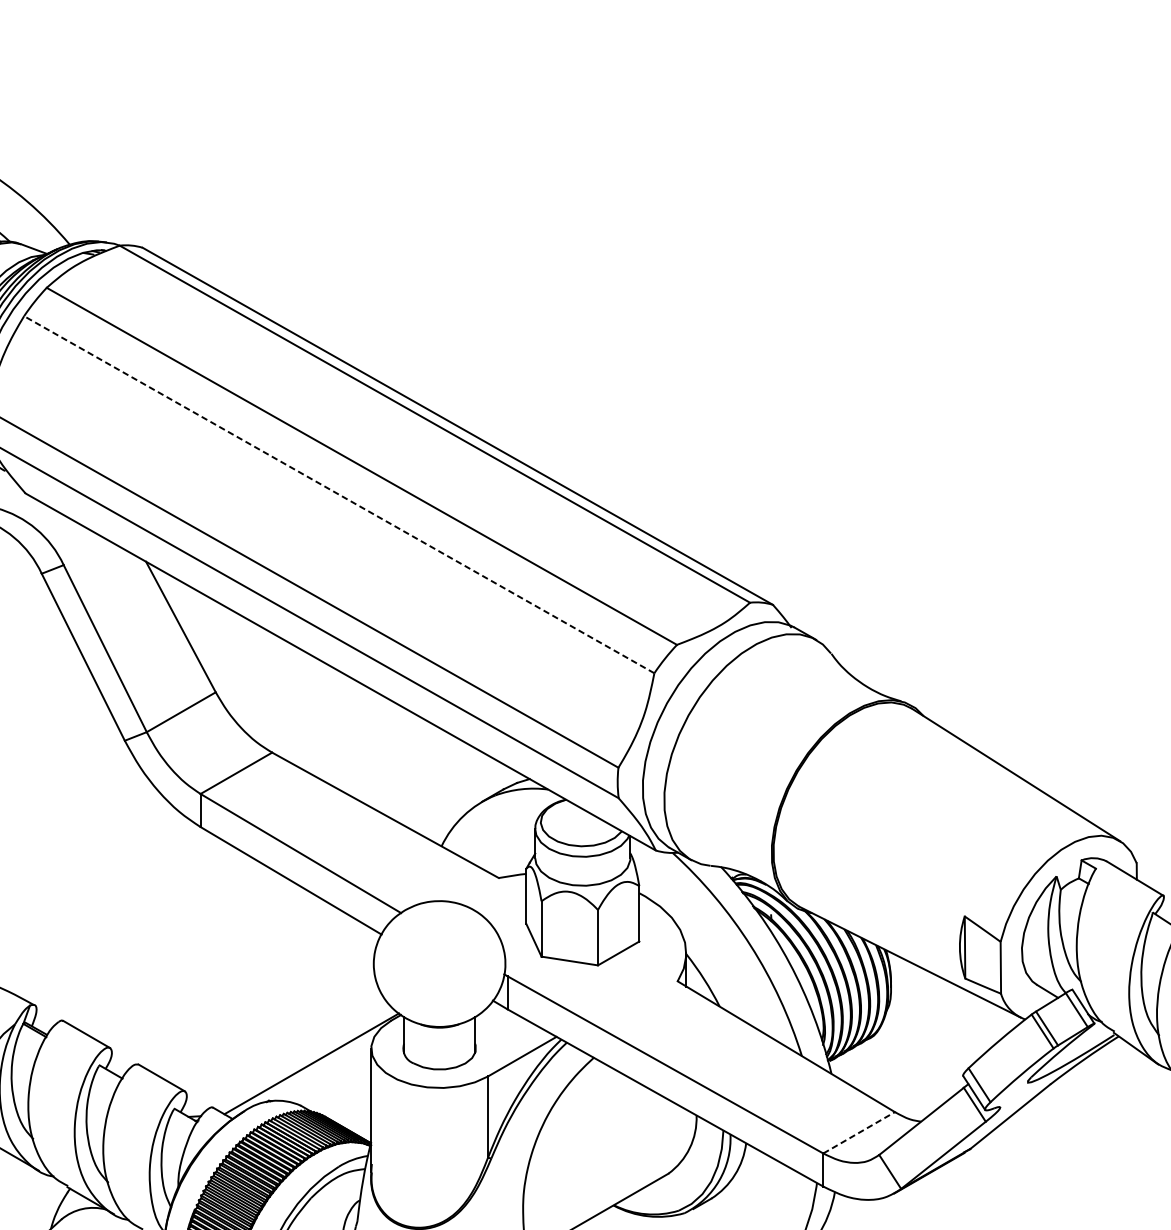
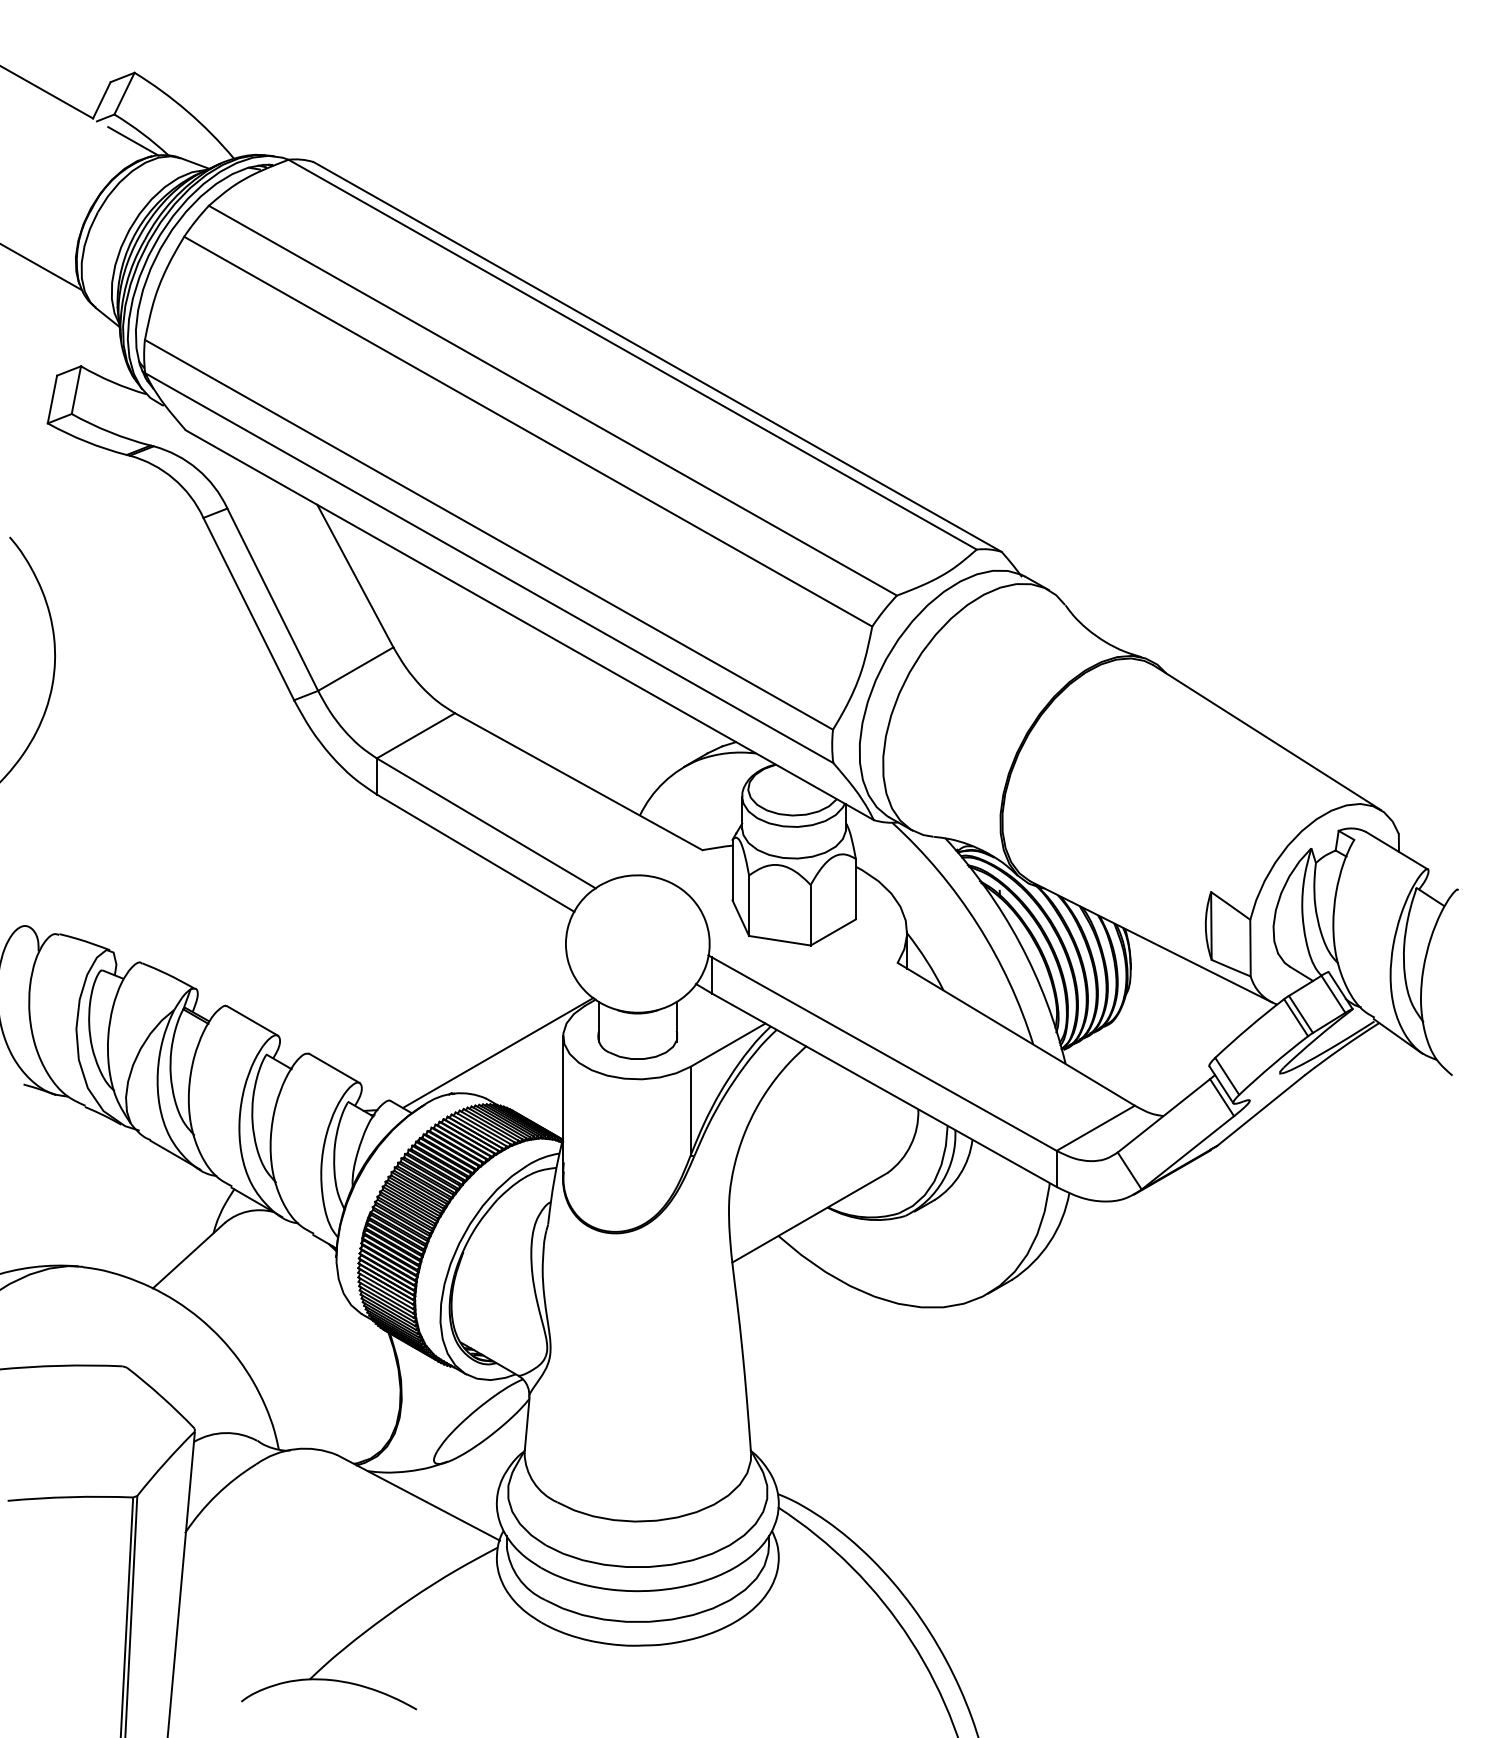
line: (338, 494) -> (527, 431), dashed -> solid
line: (859, 1133) -> (1096, 1128), dashed -> solid

